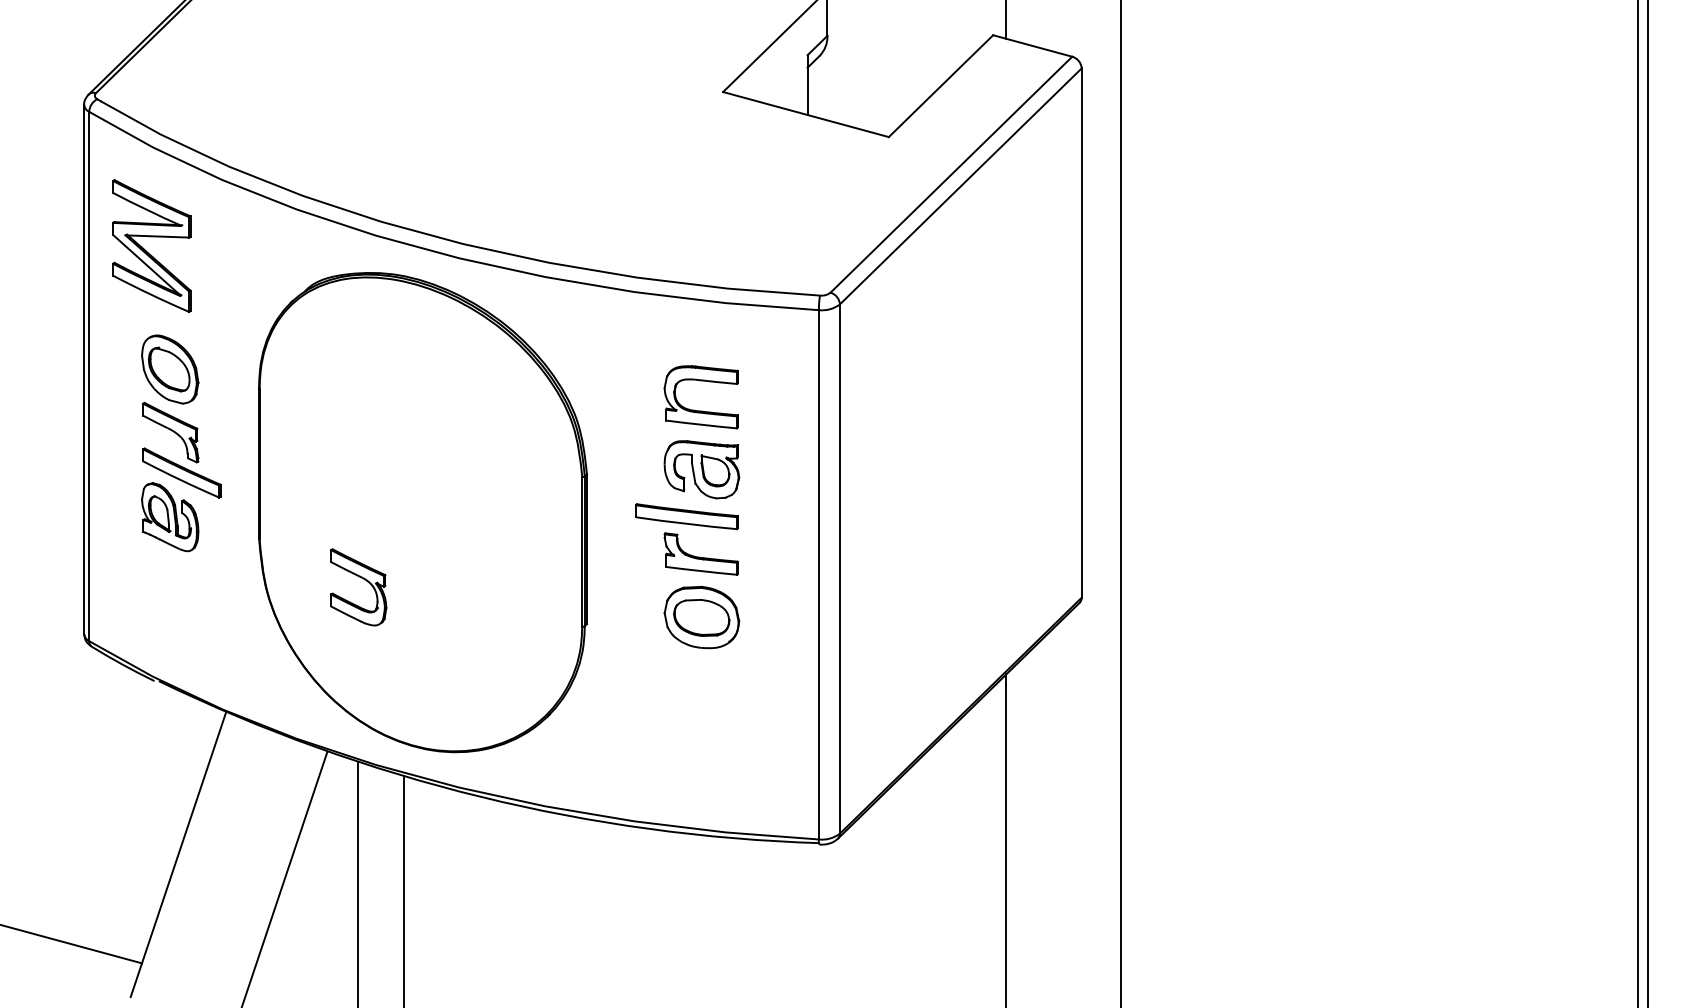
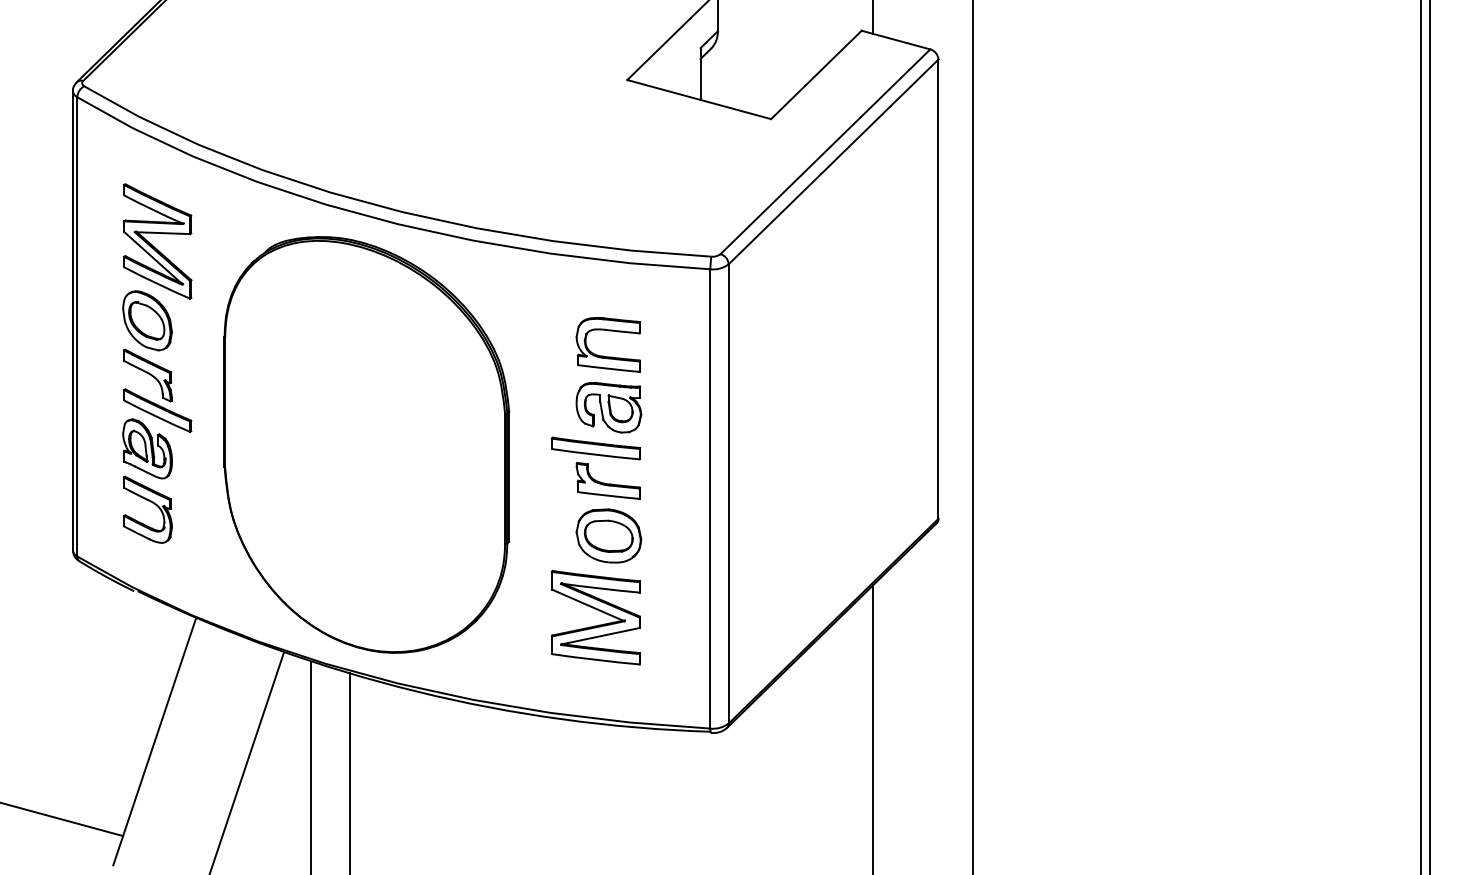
part: (146, 250) -> (153, 245), moved
part: (364, 580) -> (153, 503), moved
part: (688, 703) -> (597, 610), added

